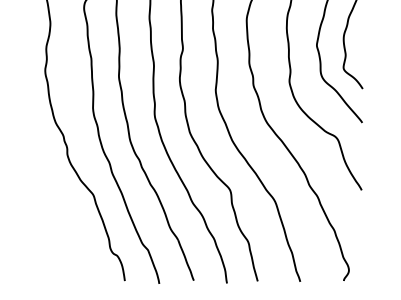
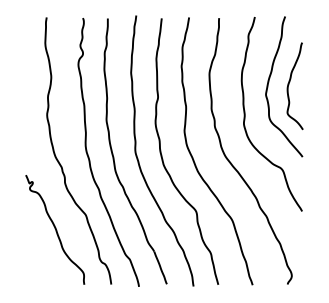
curve: (55, 212) -> (55, 229), added

